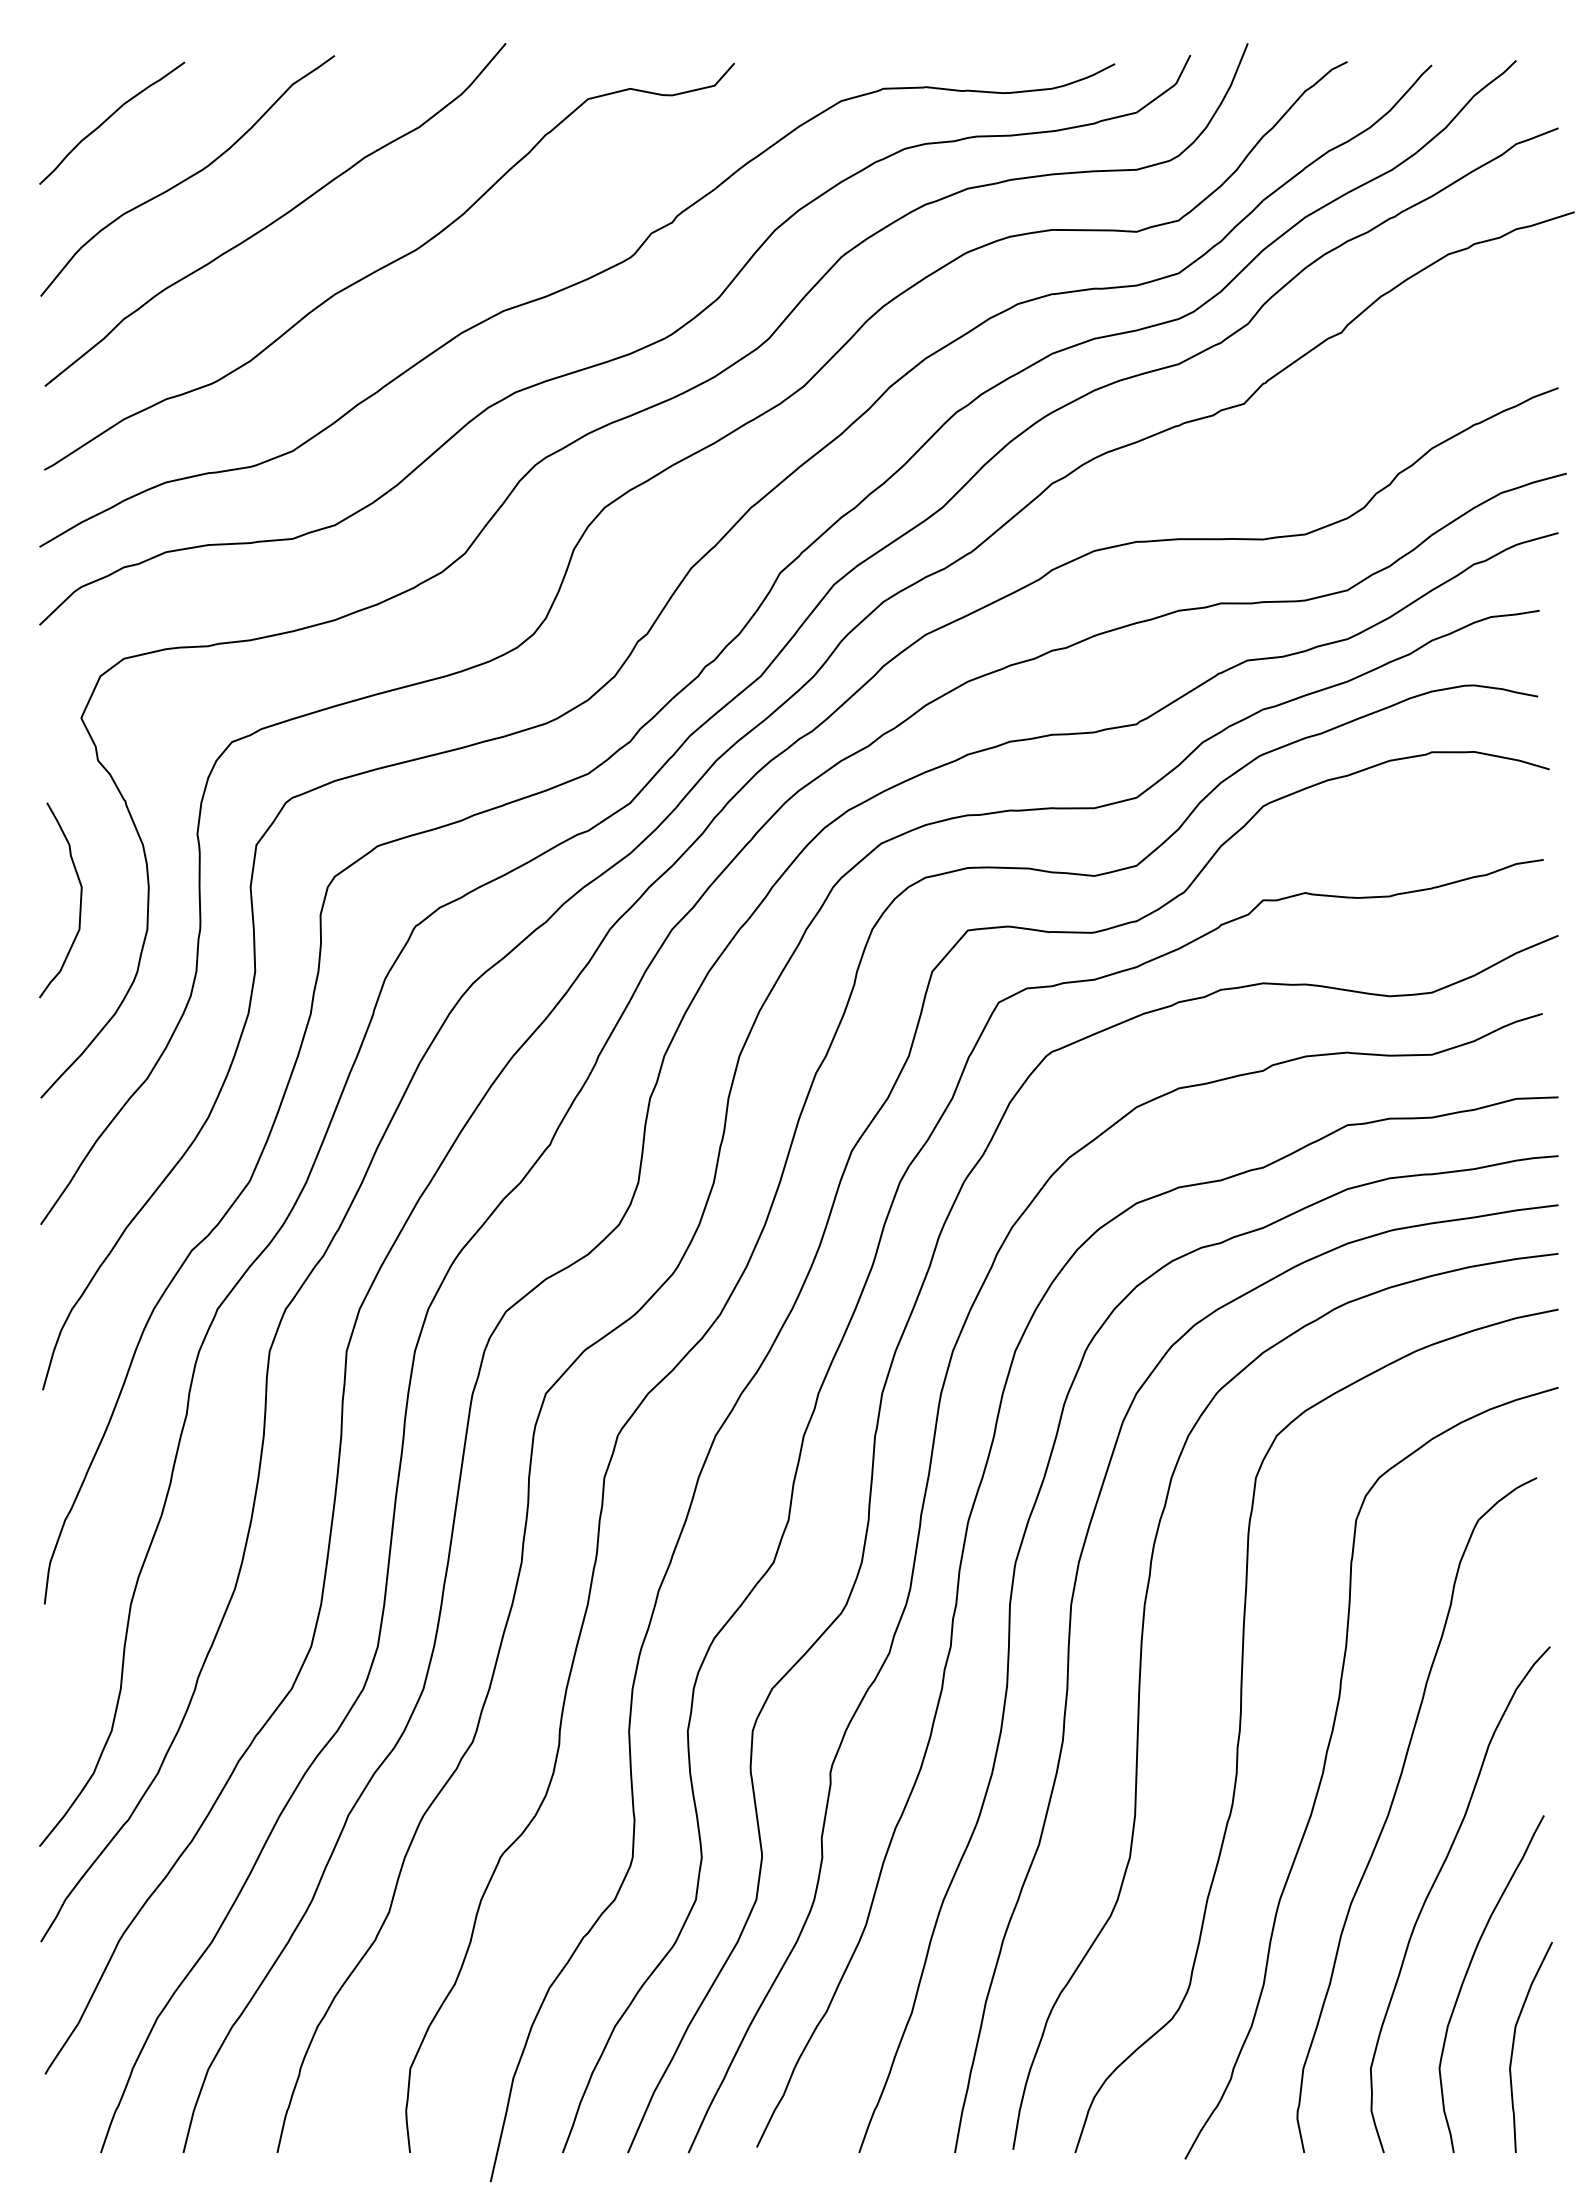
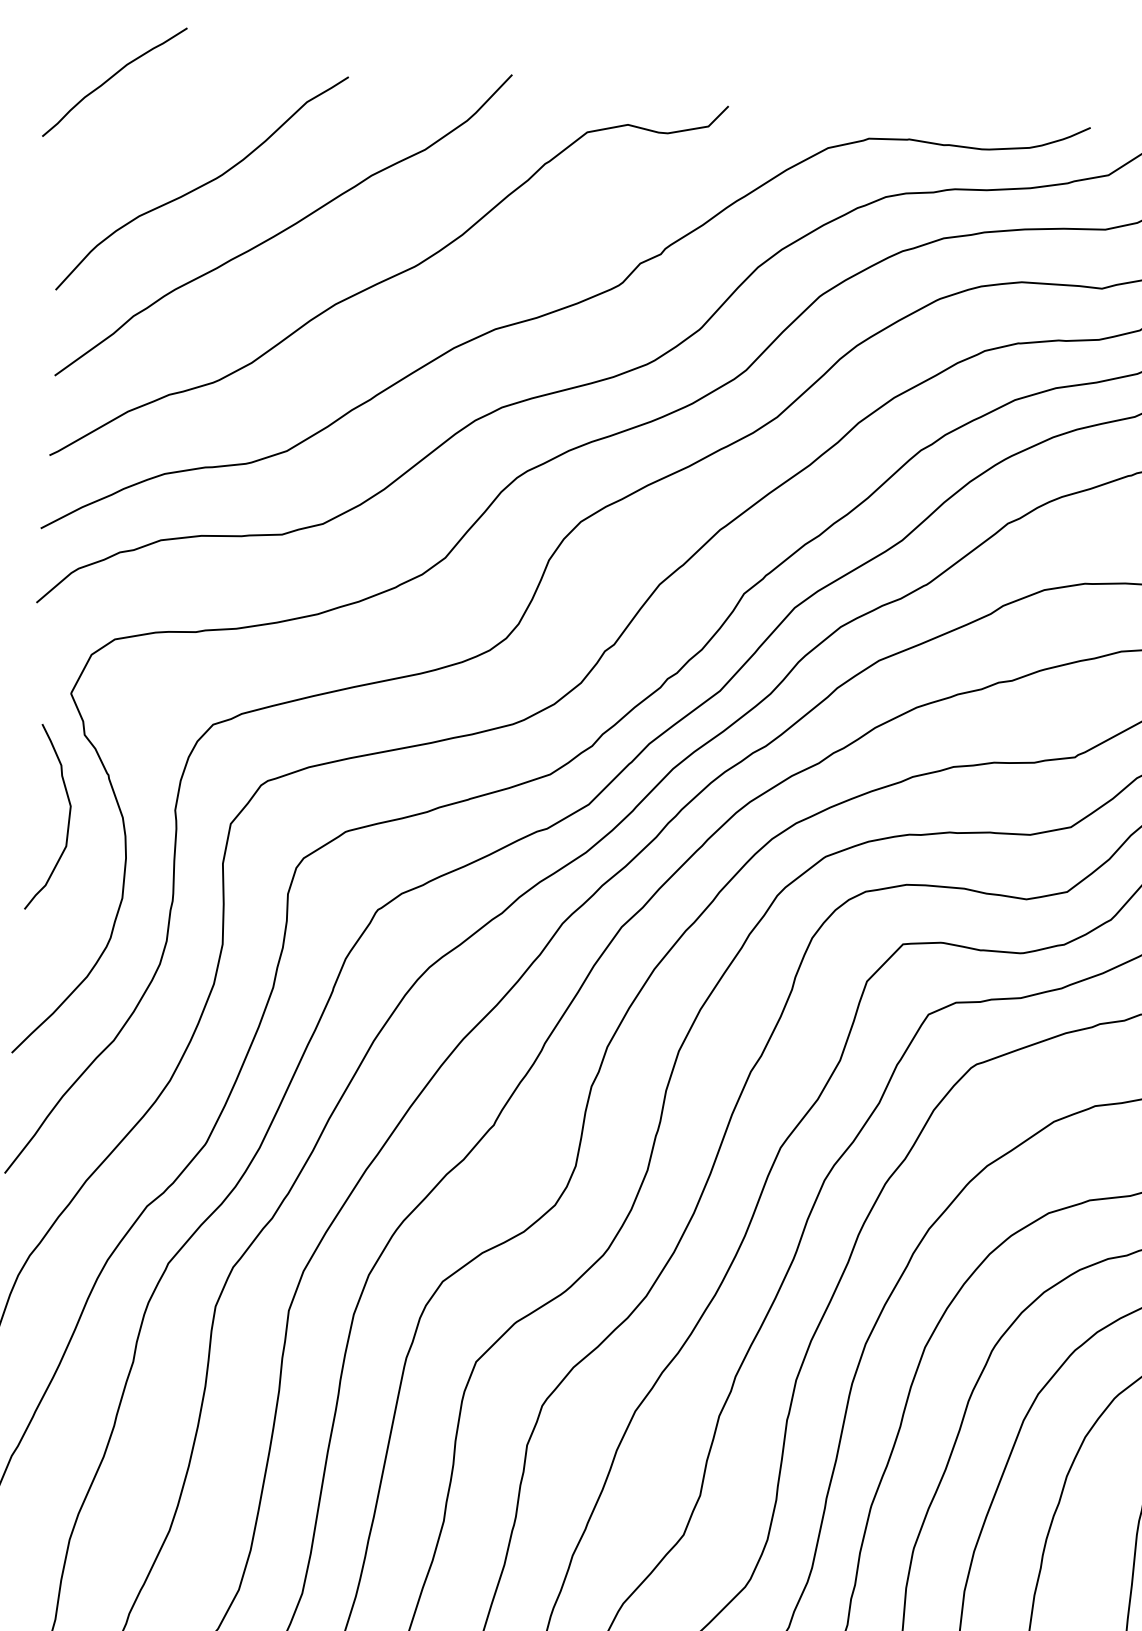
curve: (109, 118) -> (112, 77), moved
curve: (79, 905) -> (67, 823), moved

